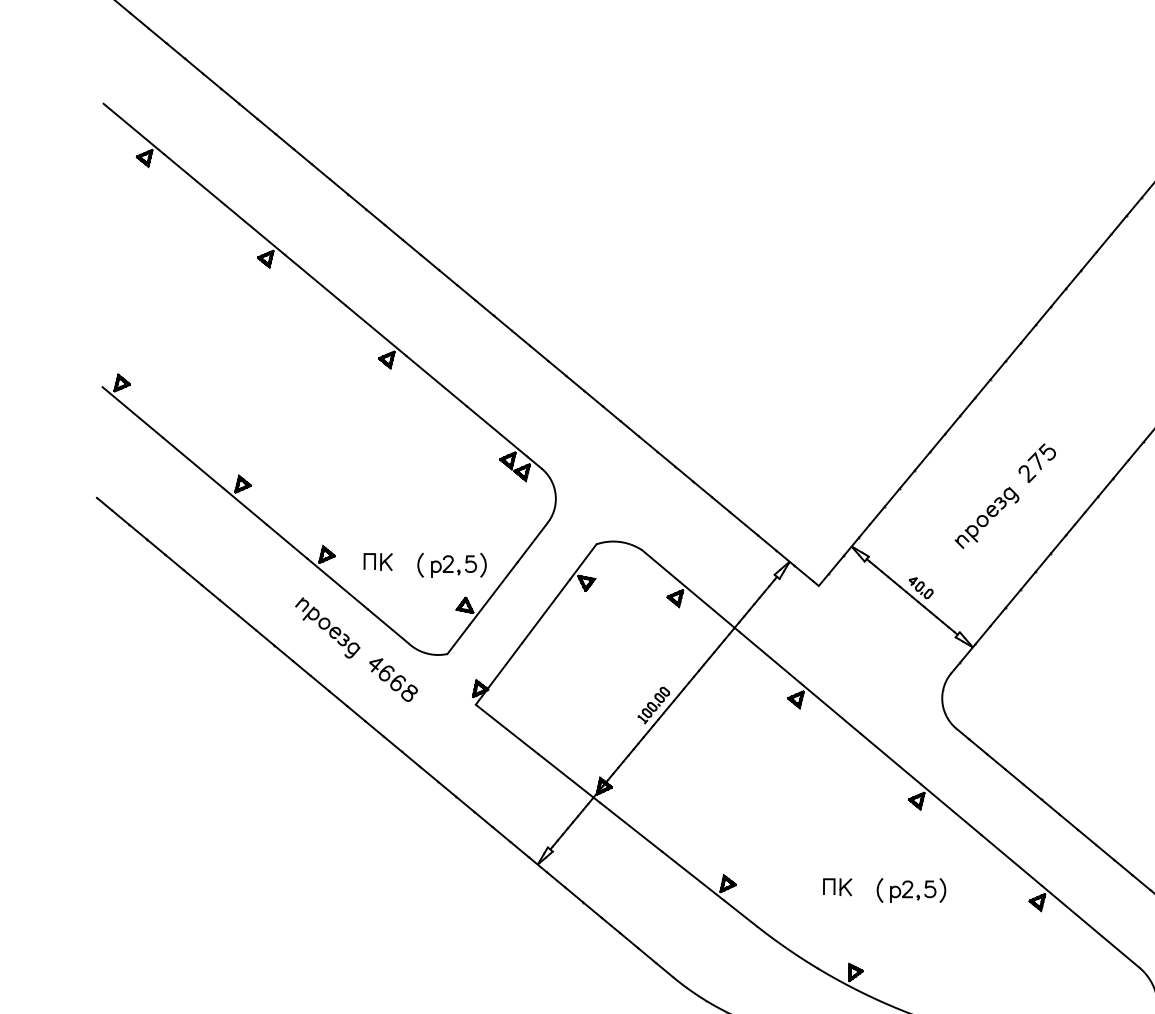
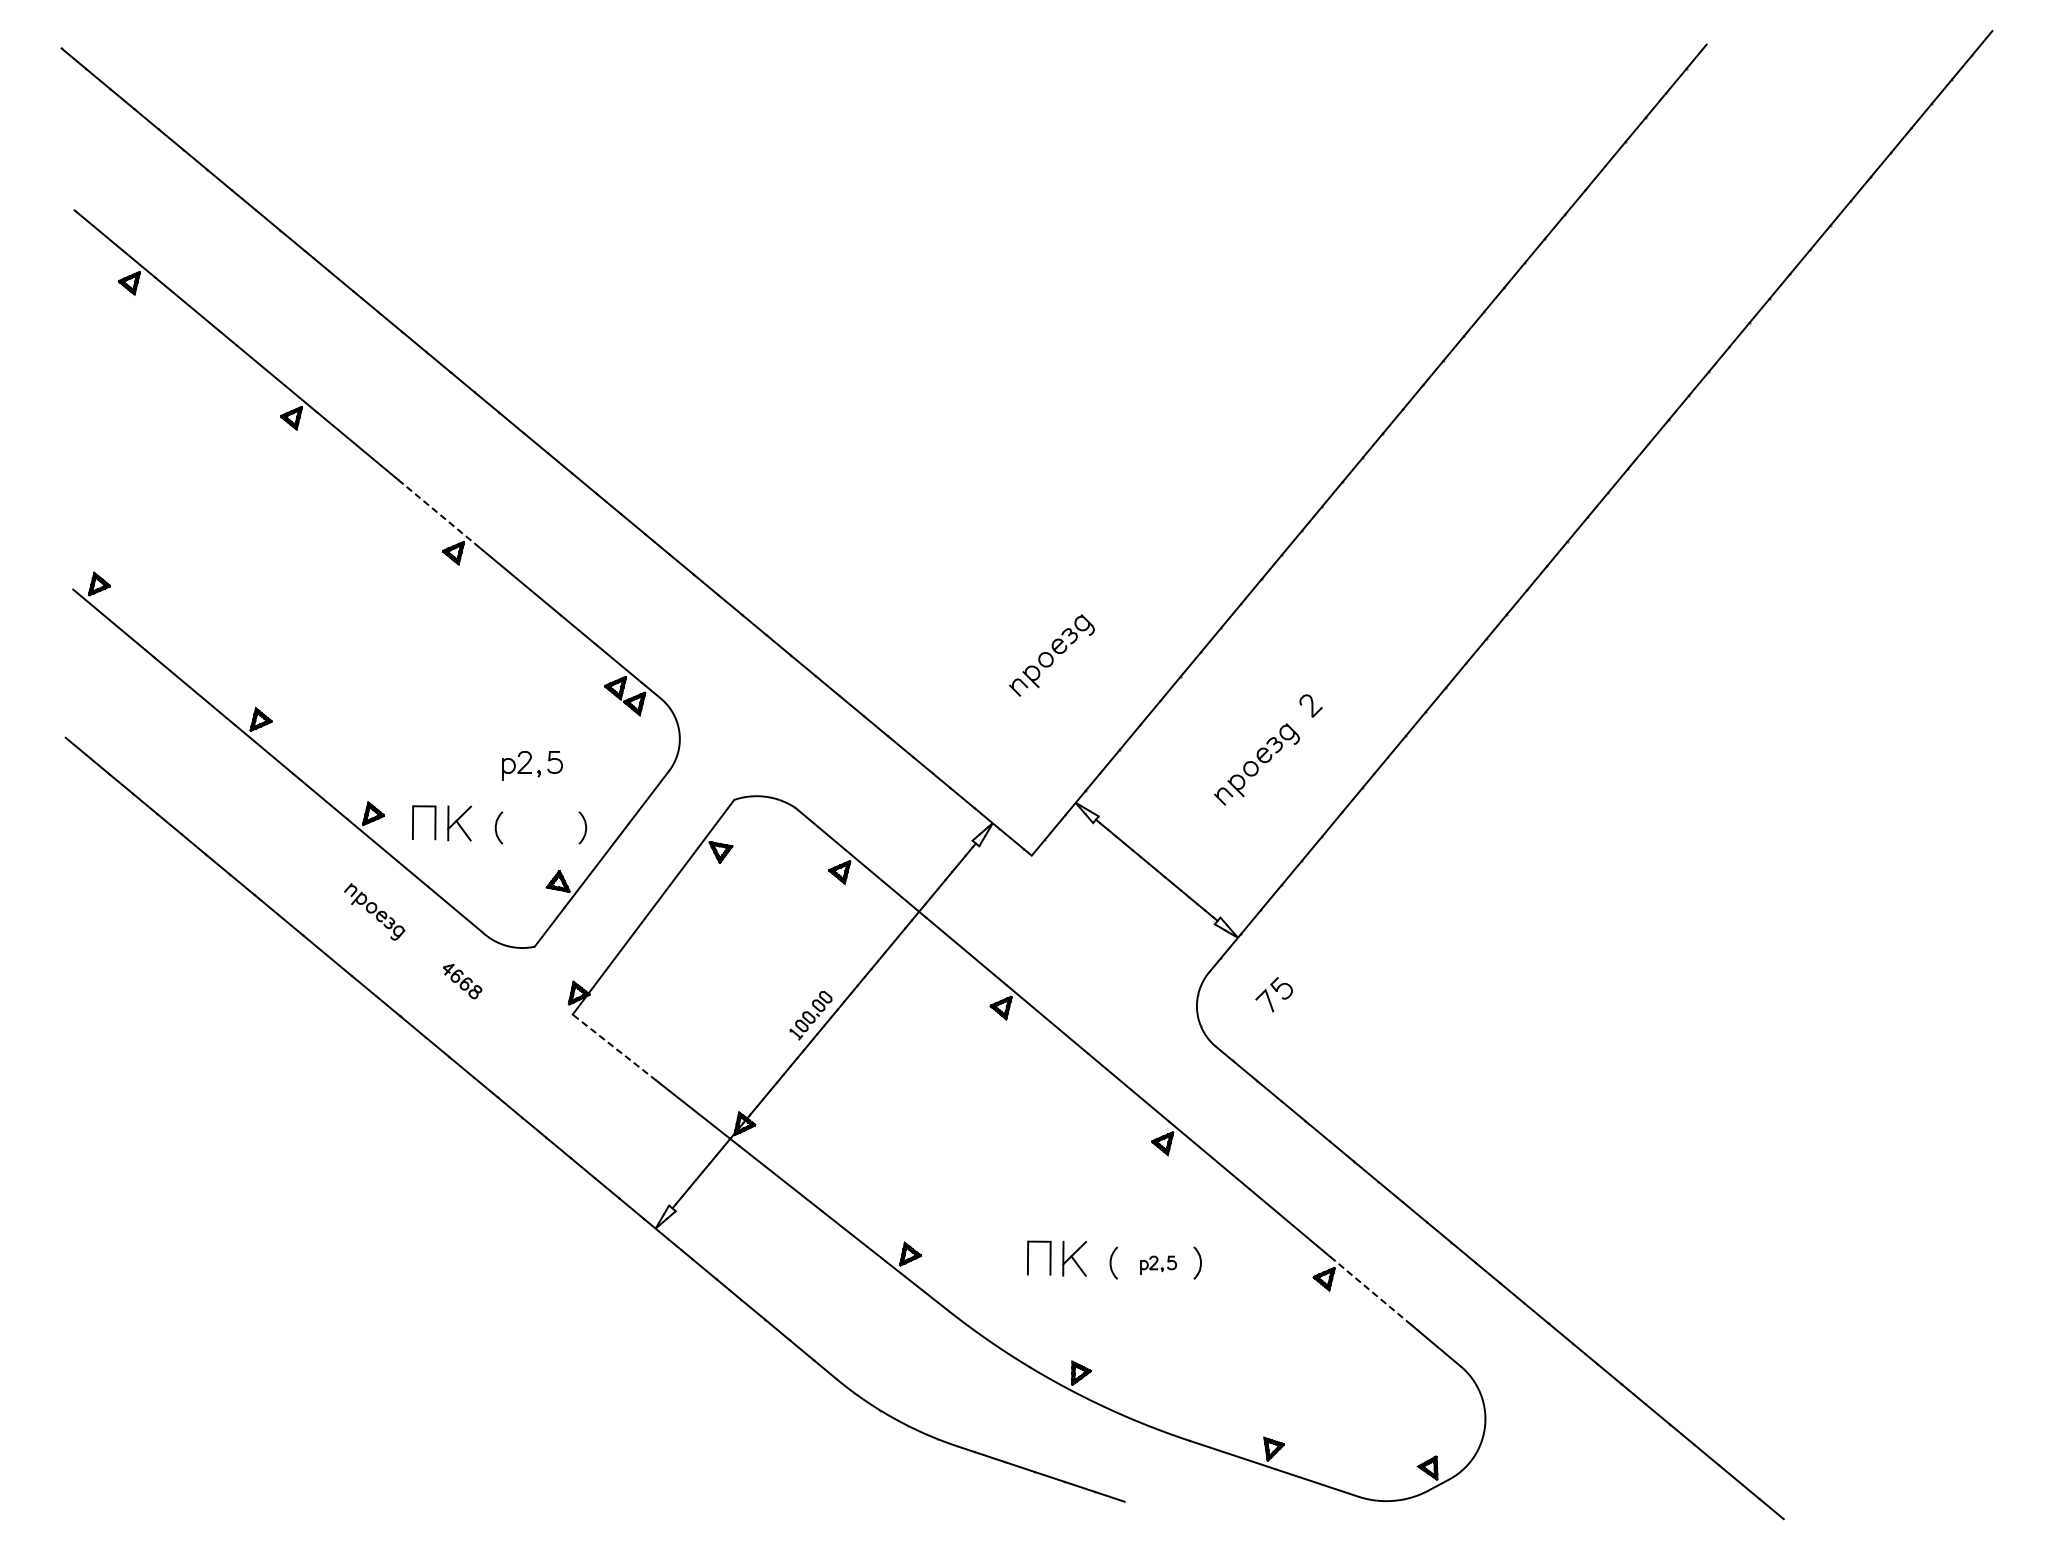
line: (376, 330) -> (439, 513), solid -> dashed
part: (833, 436) -> (1051, 655), added
part: (1041, 456) -> (1273, 994), moved
part: (377, 561) -> (441, 823), size x1.6
part: (453, 566) -> (532, 765), moved
part: (920, 588) -> (1168, 858), removed
part: (327, 627) -> (374, 911), size x0.7
part: (393, 680) -> (462, 981), size x0.6
line: (507, 730) -> (615, 1048), solid -> dashed
part: (837, 886) -> (1056, 1258), size x1.6
part: (913, 891) -> (1158, 1264), size x0.6
line: (1071, 910) -> (1370, 1290), solid -> dashed

